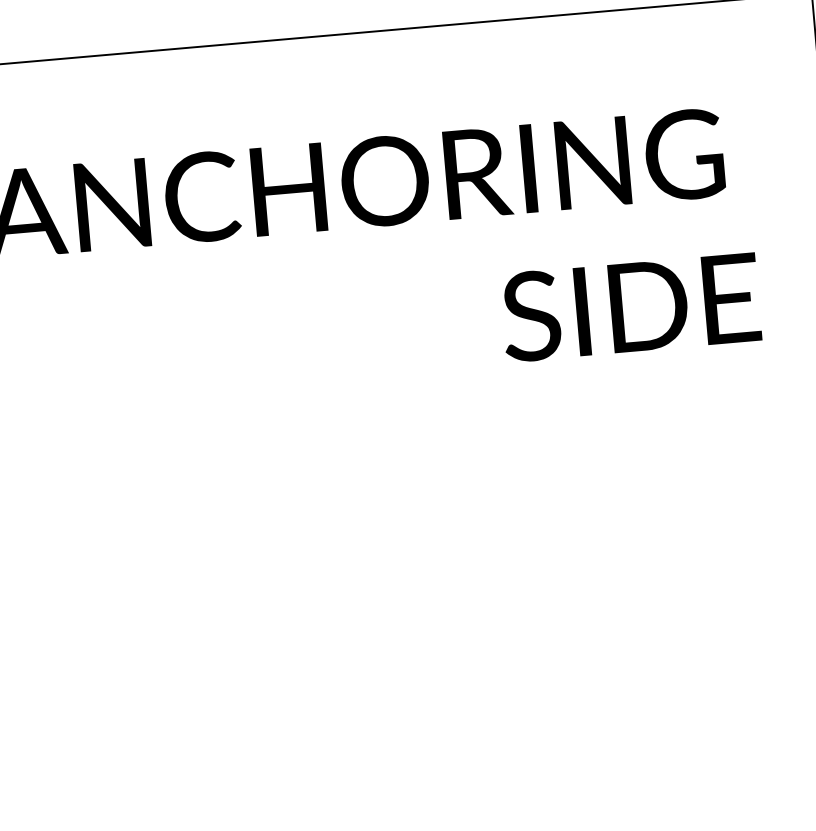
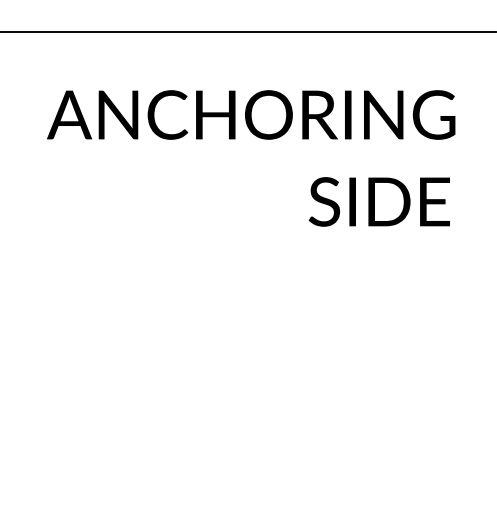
text: (629, 306) -> (378, 201), moved

